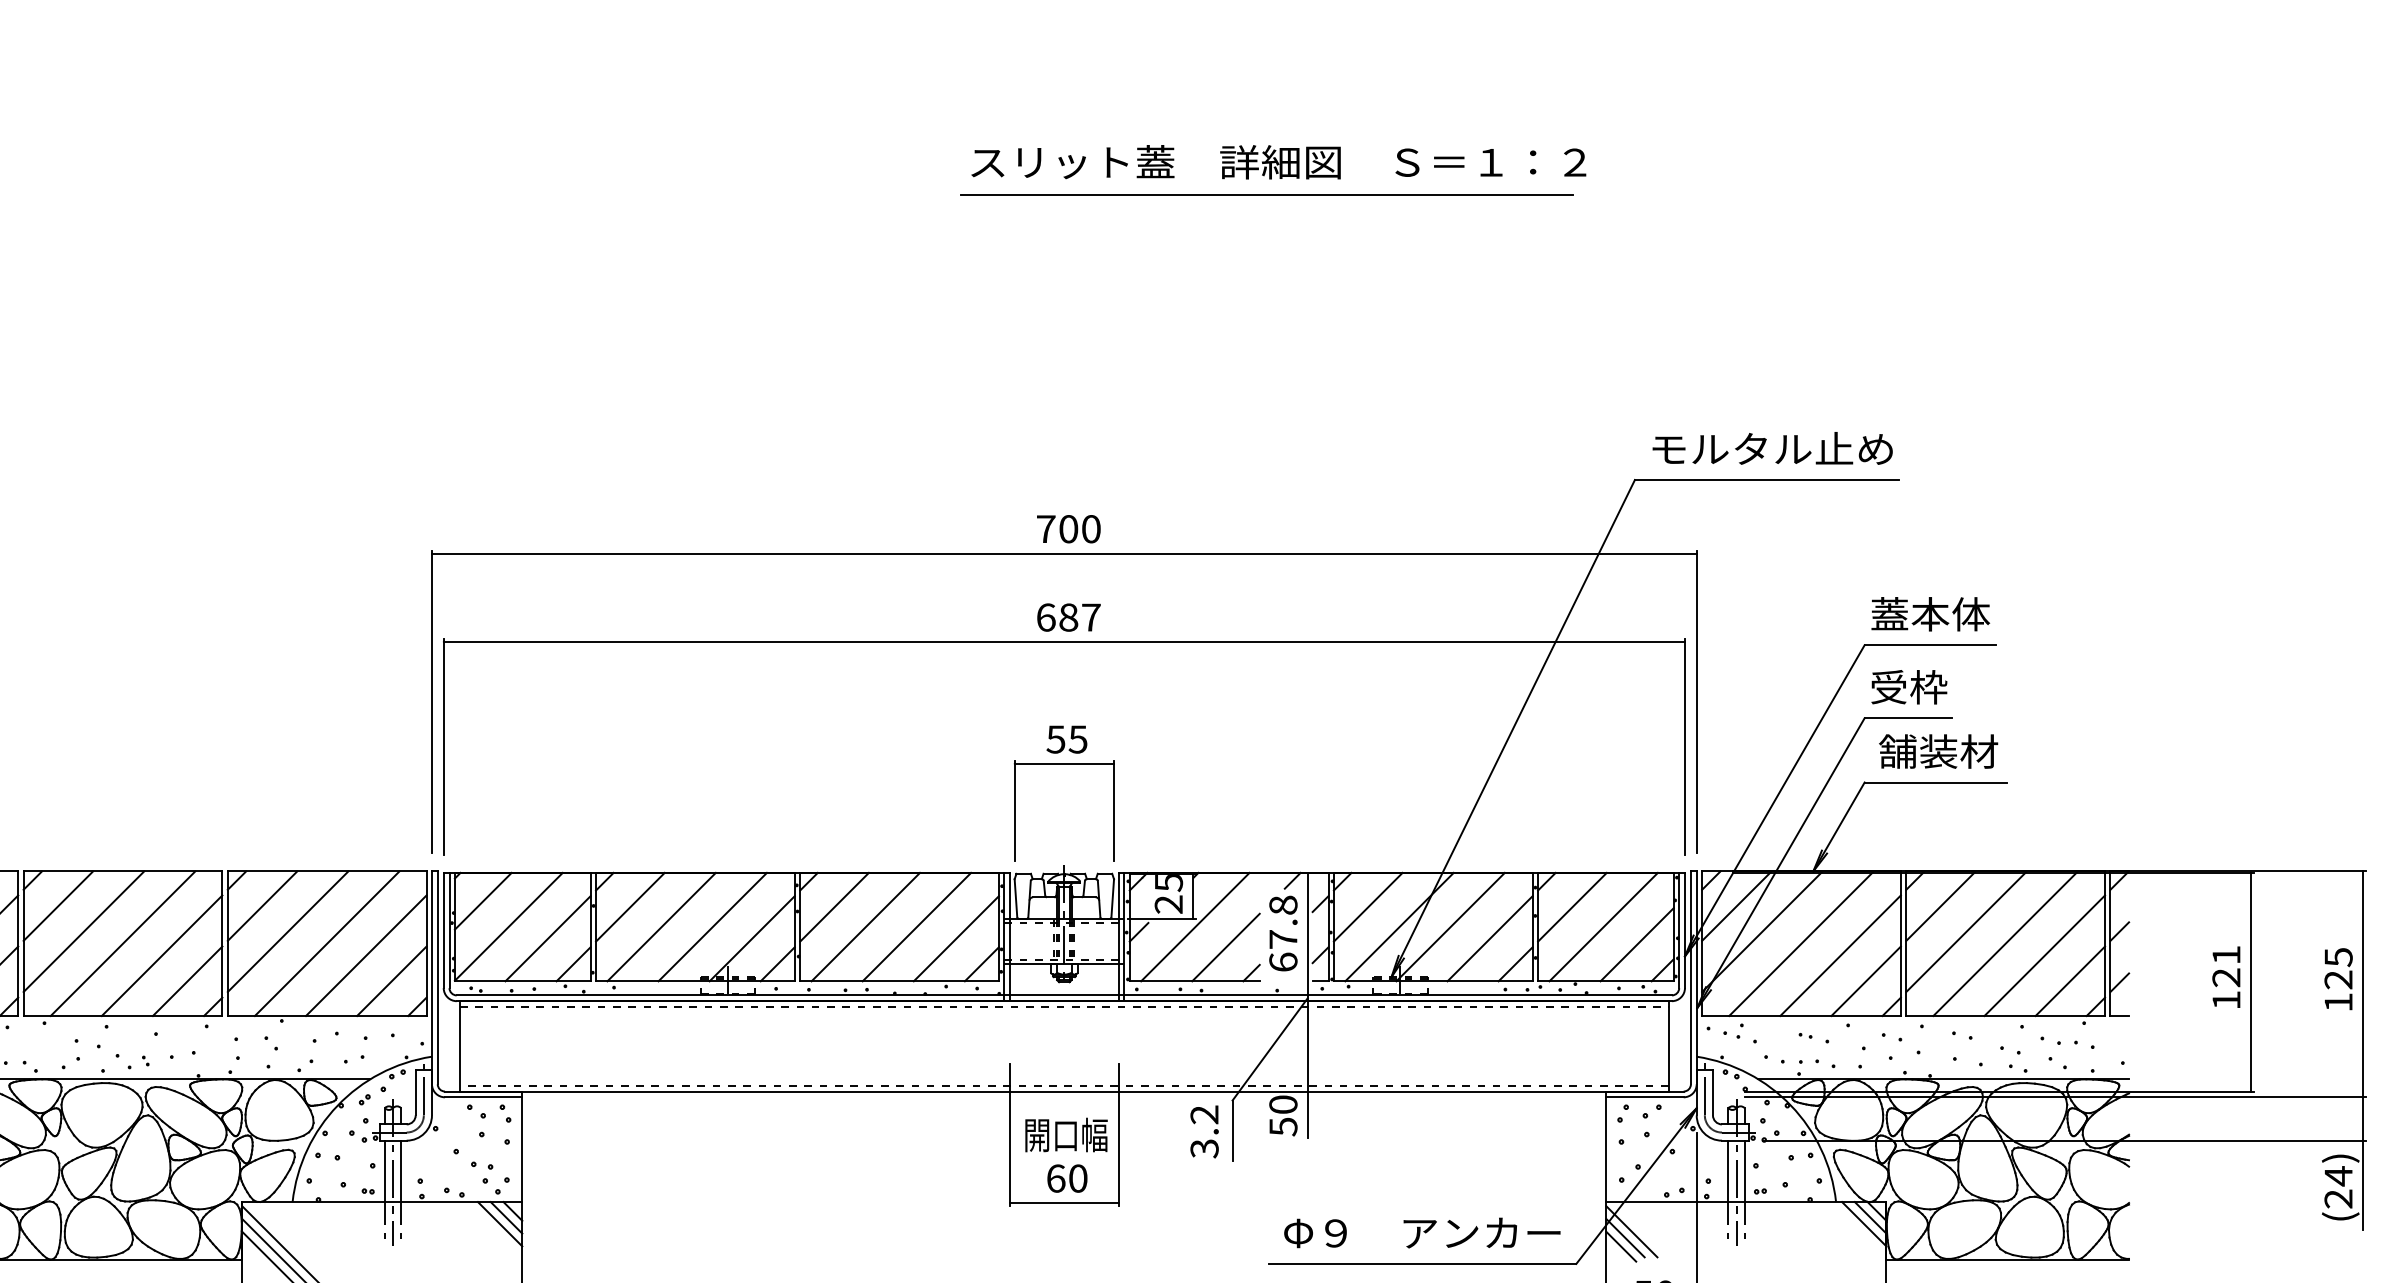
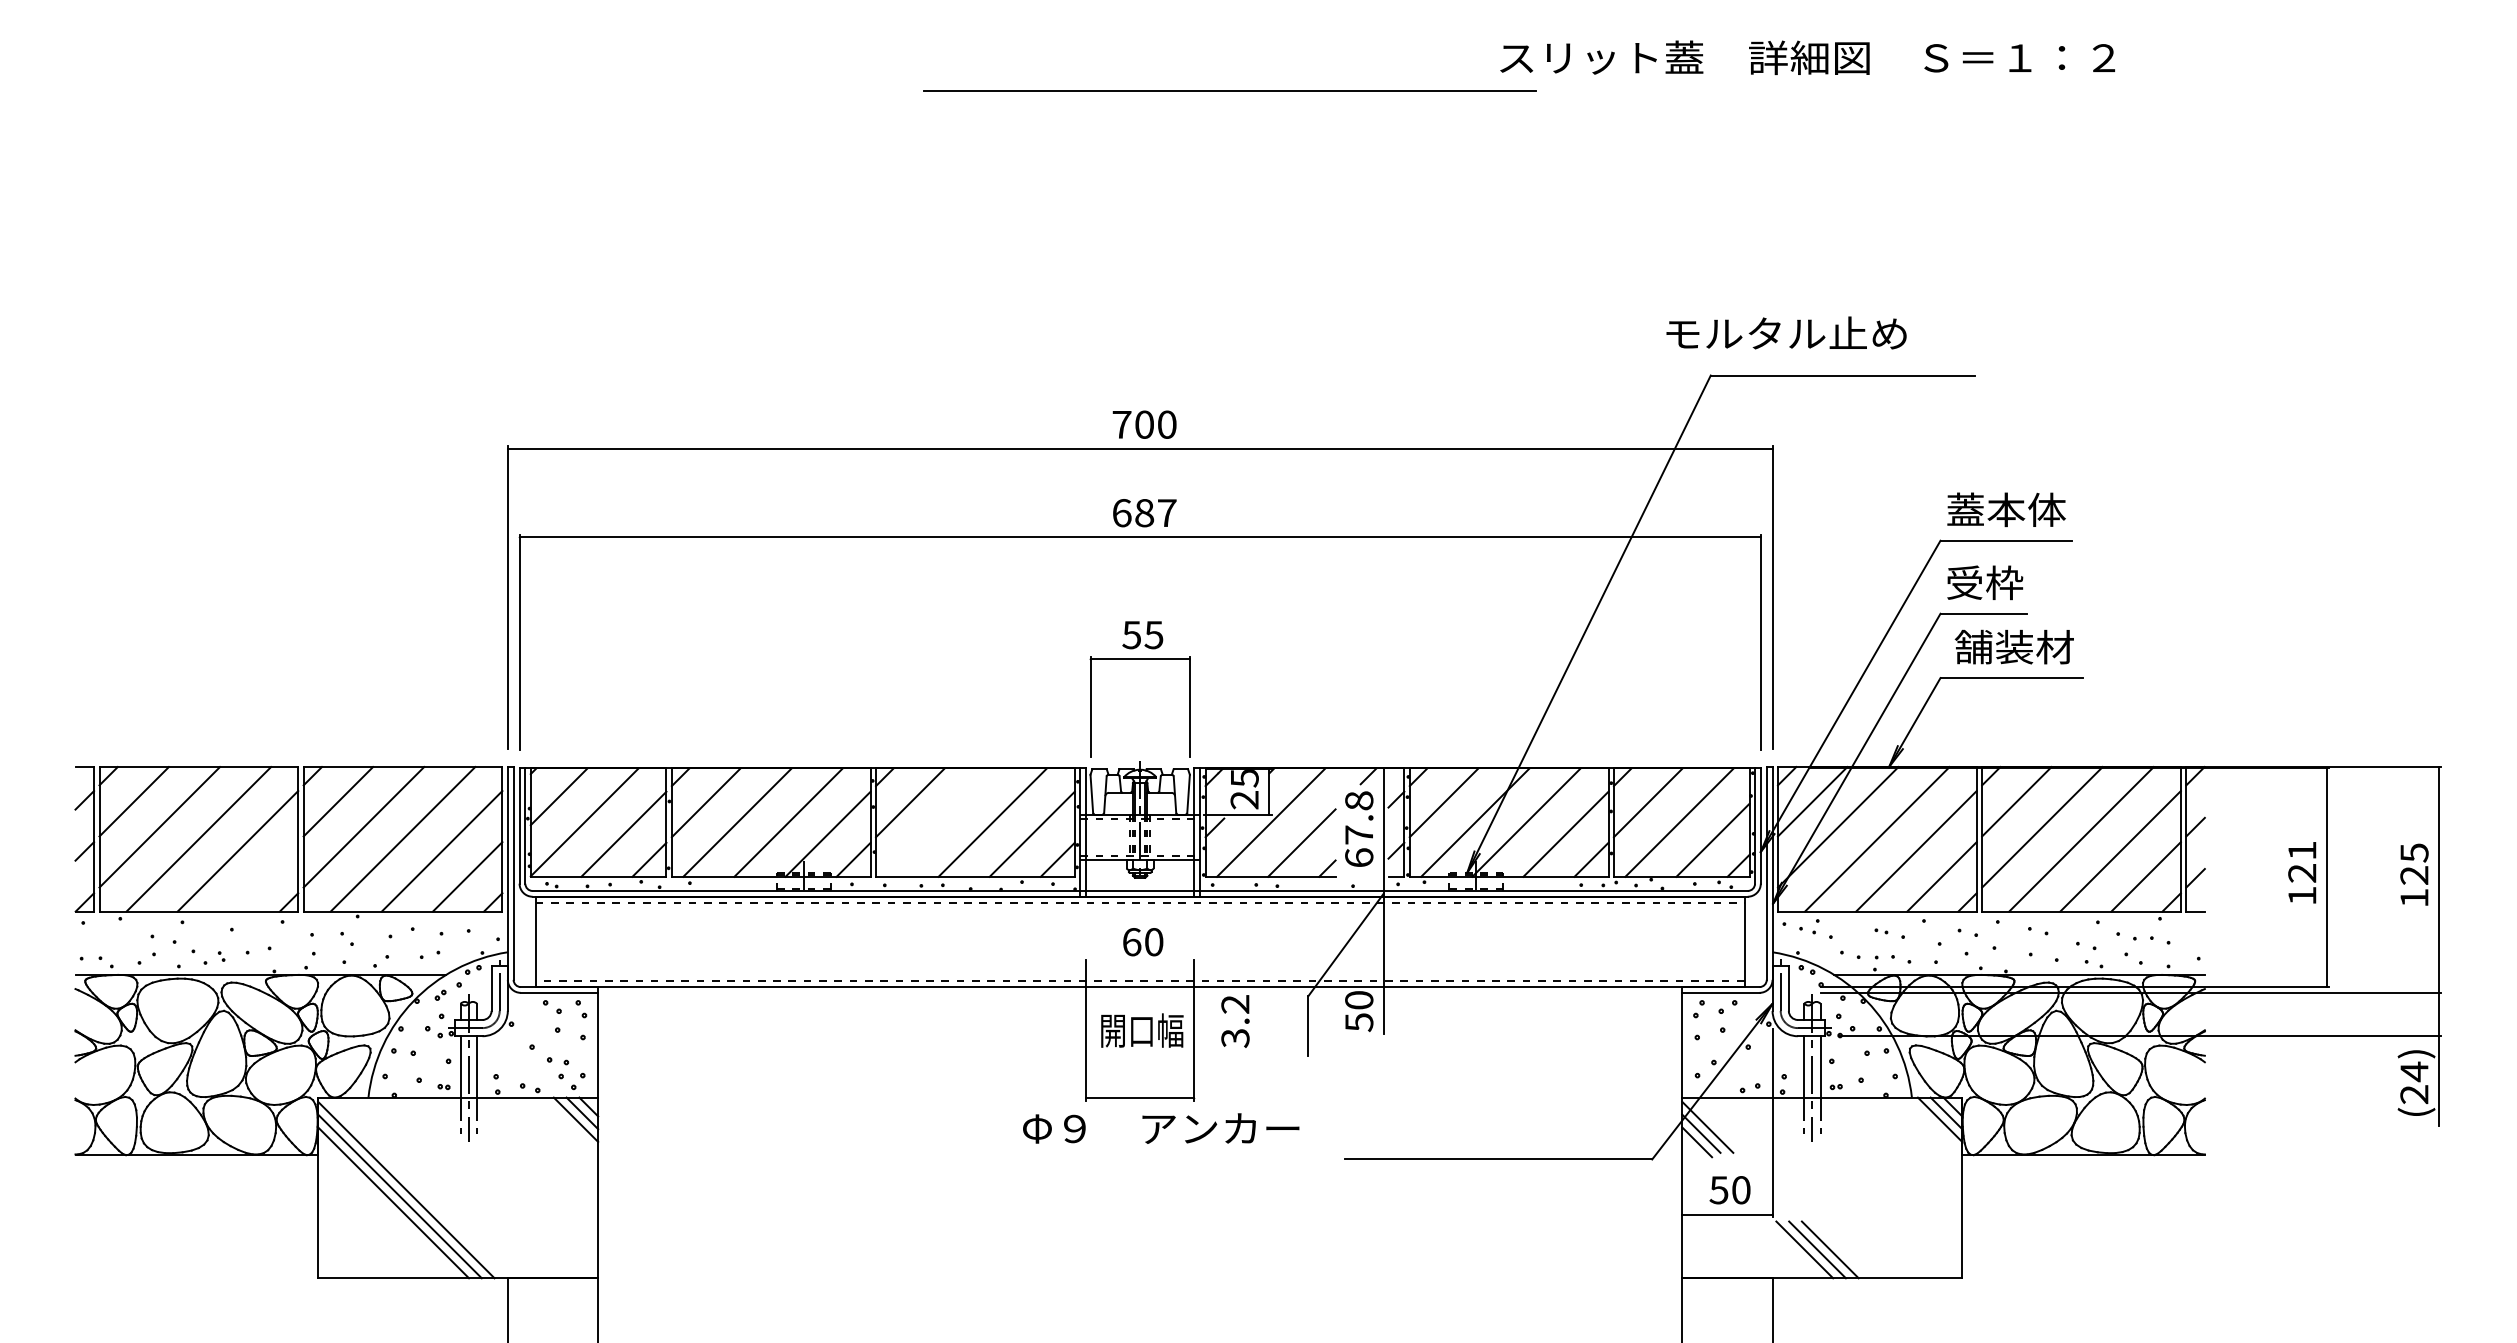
text: (1278, 161) -> (1807, 57), moved
line: (1266, 194) -> (1229, 90), moved
text: (1772, 447) -> (1786, 332), moved
line: (865, 926) -> (941, 822), removed
line: (187, 980) -> (263, 876), removed
text: (1204, 1131) -> (1235, 1021), moved
text: (1067, 1178) -> (1143, 942), moved
text: (1422, 1232) -> (1161, 1128), moved

